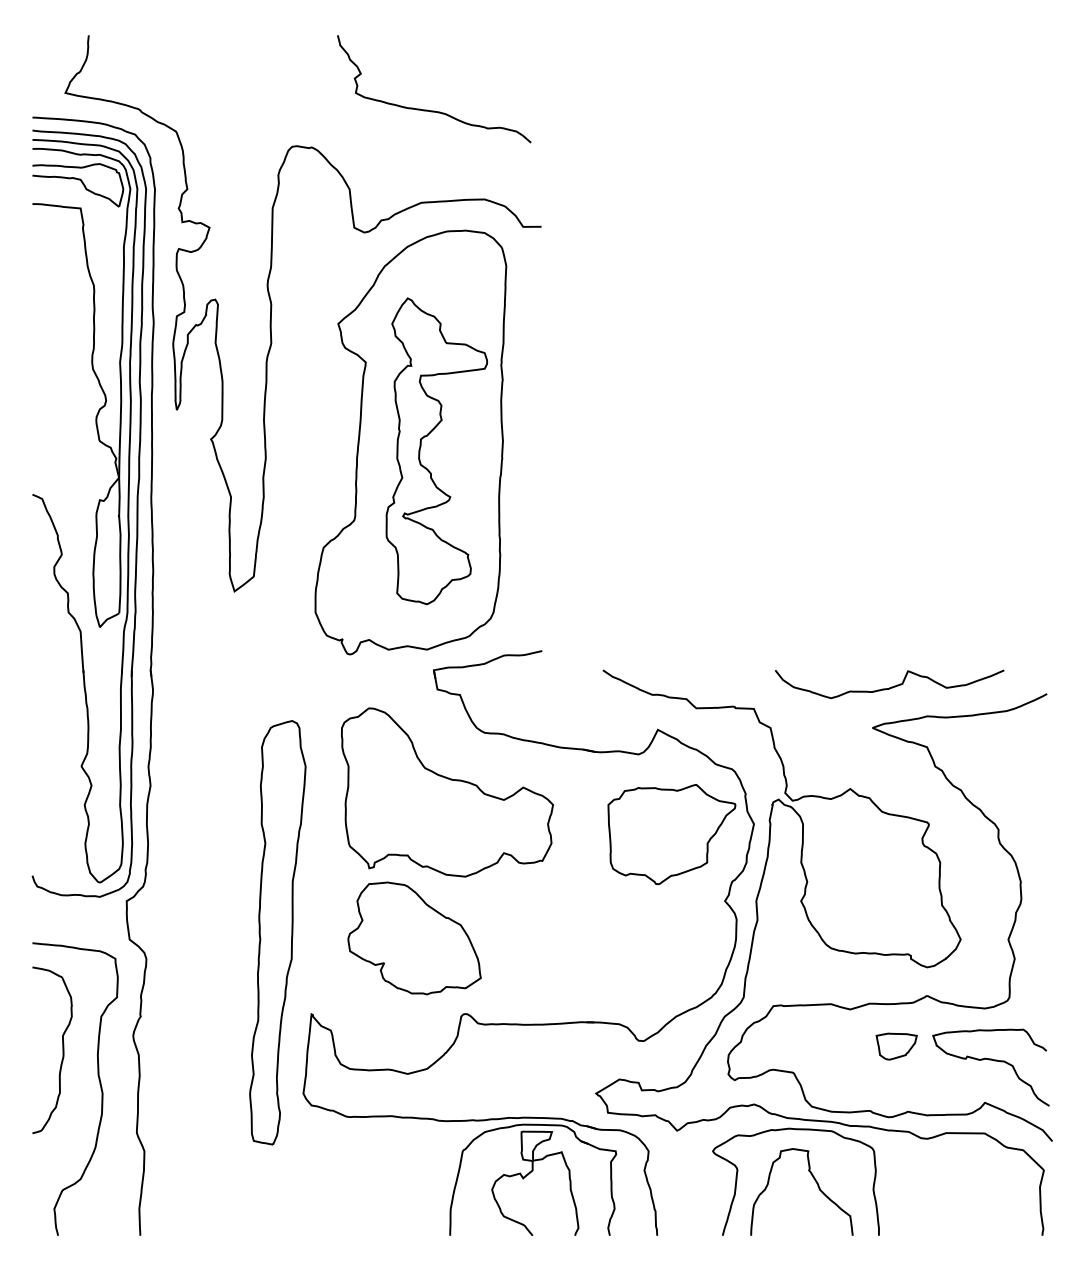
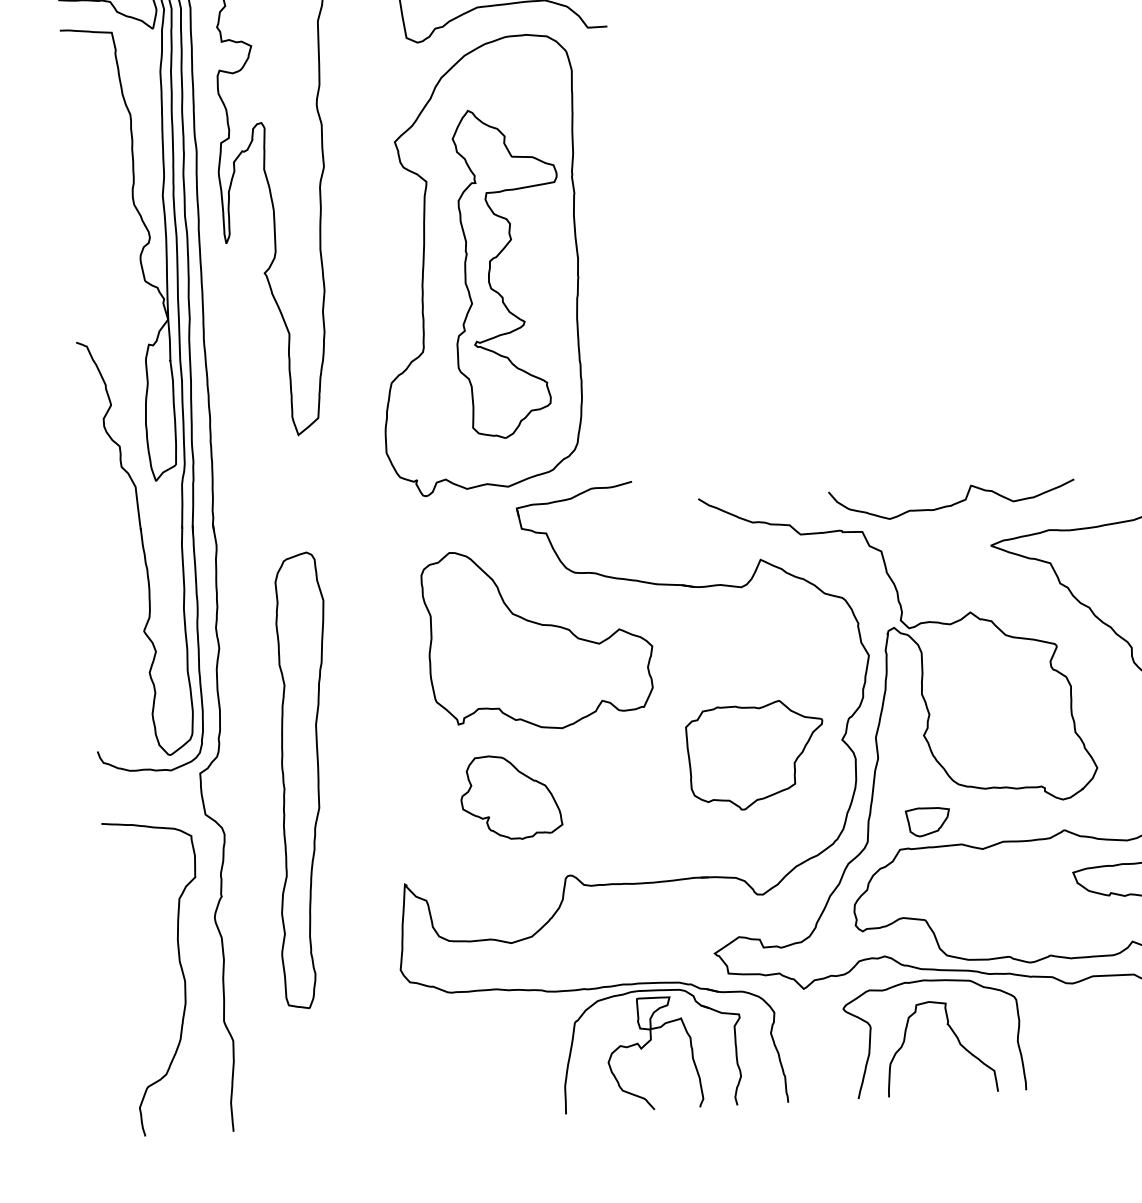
curve: (891, 686) -> (954, 503), moved
part: (671, 834) -> (755, 755), moved
part: (277, 932) -> (302, 780), moved
part: (414, 938) -> (511, 797), size x0.7
part: (896, 1046) -> (927, 821), moved
curve: (62, 1049) -> (139, 936), removed

